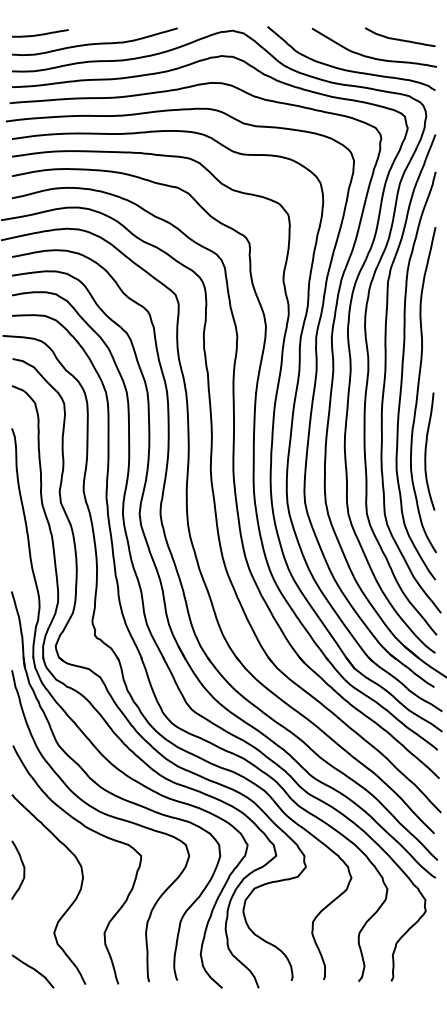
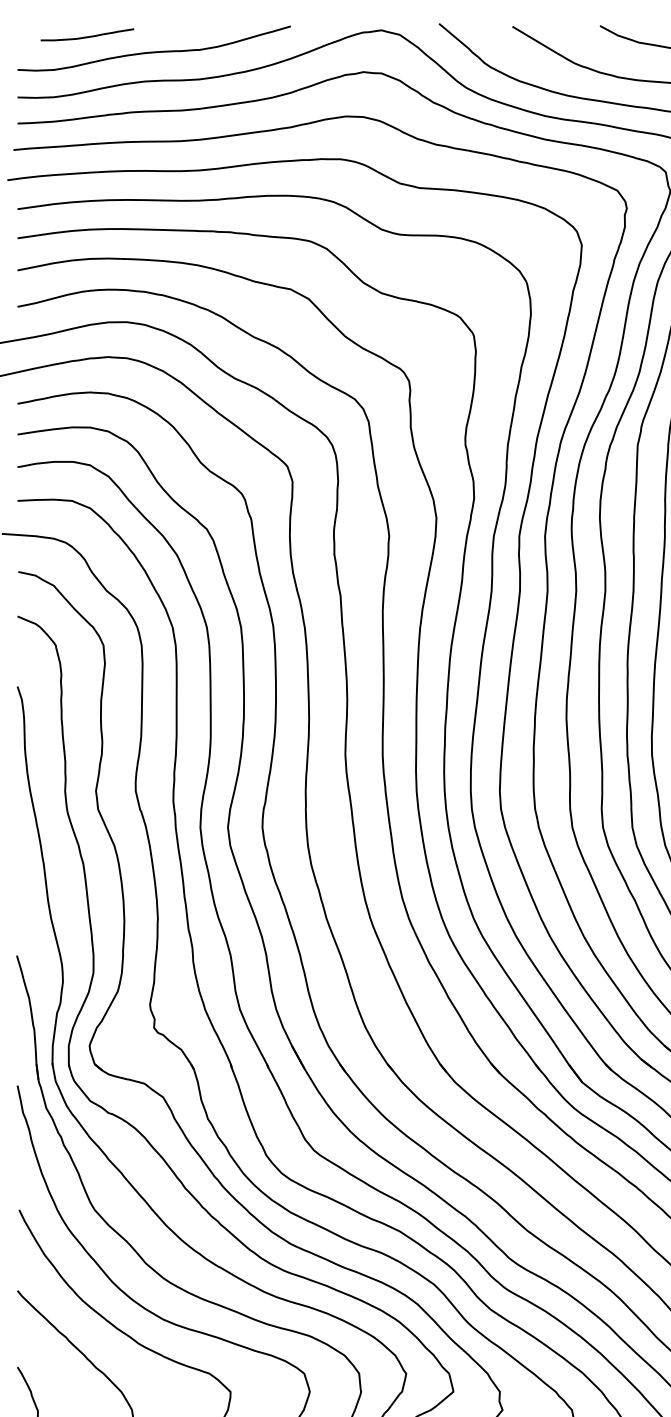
curve: (41, 33) -> (89, 34), moved

